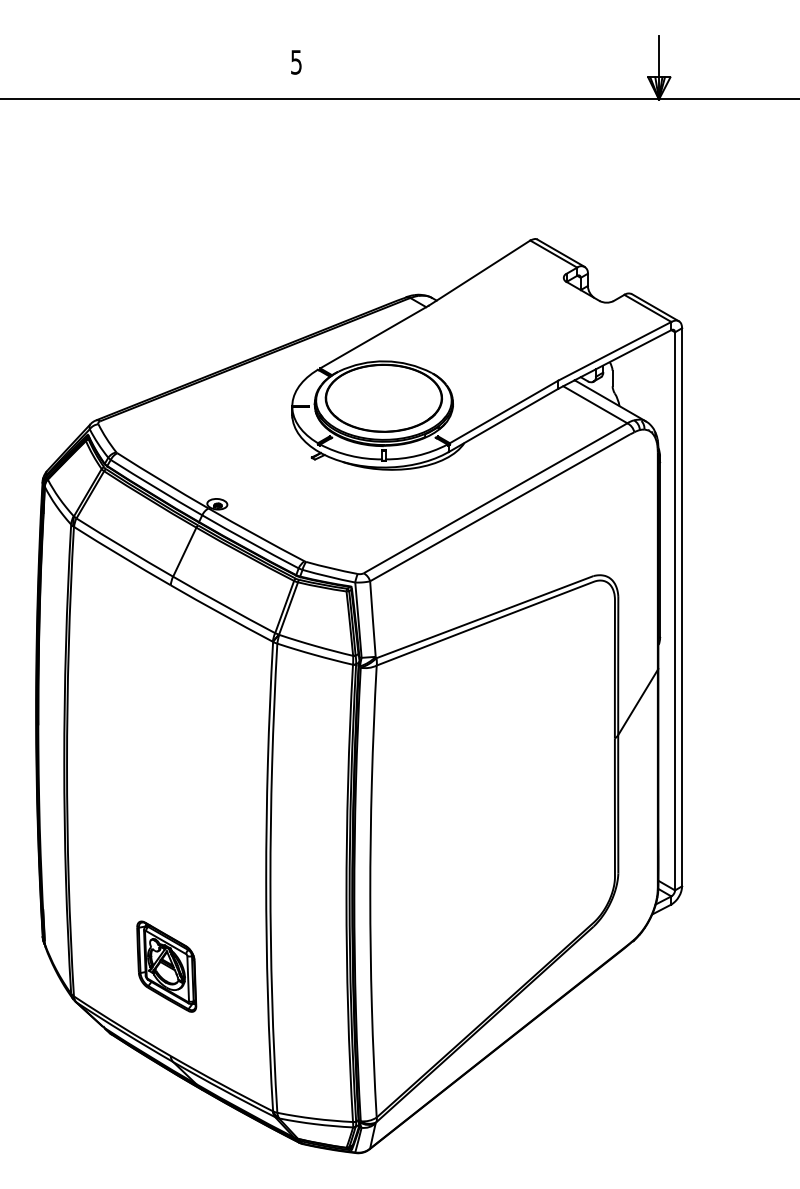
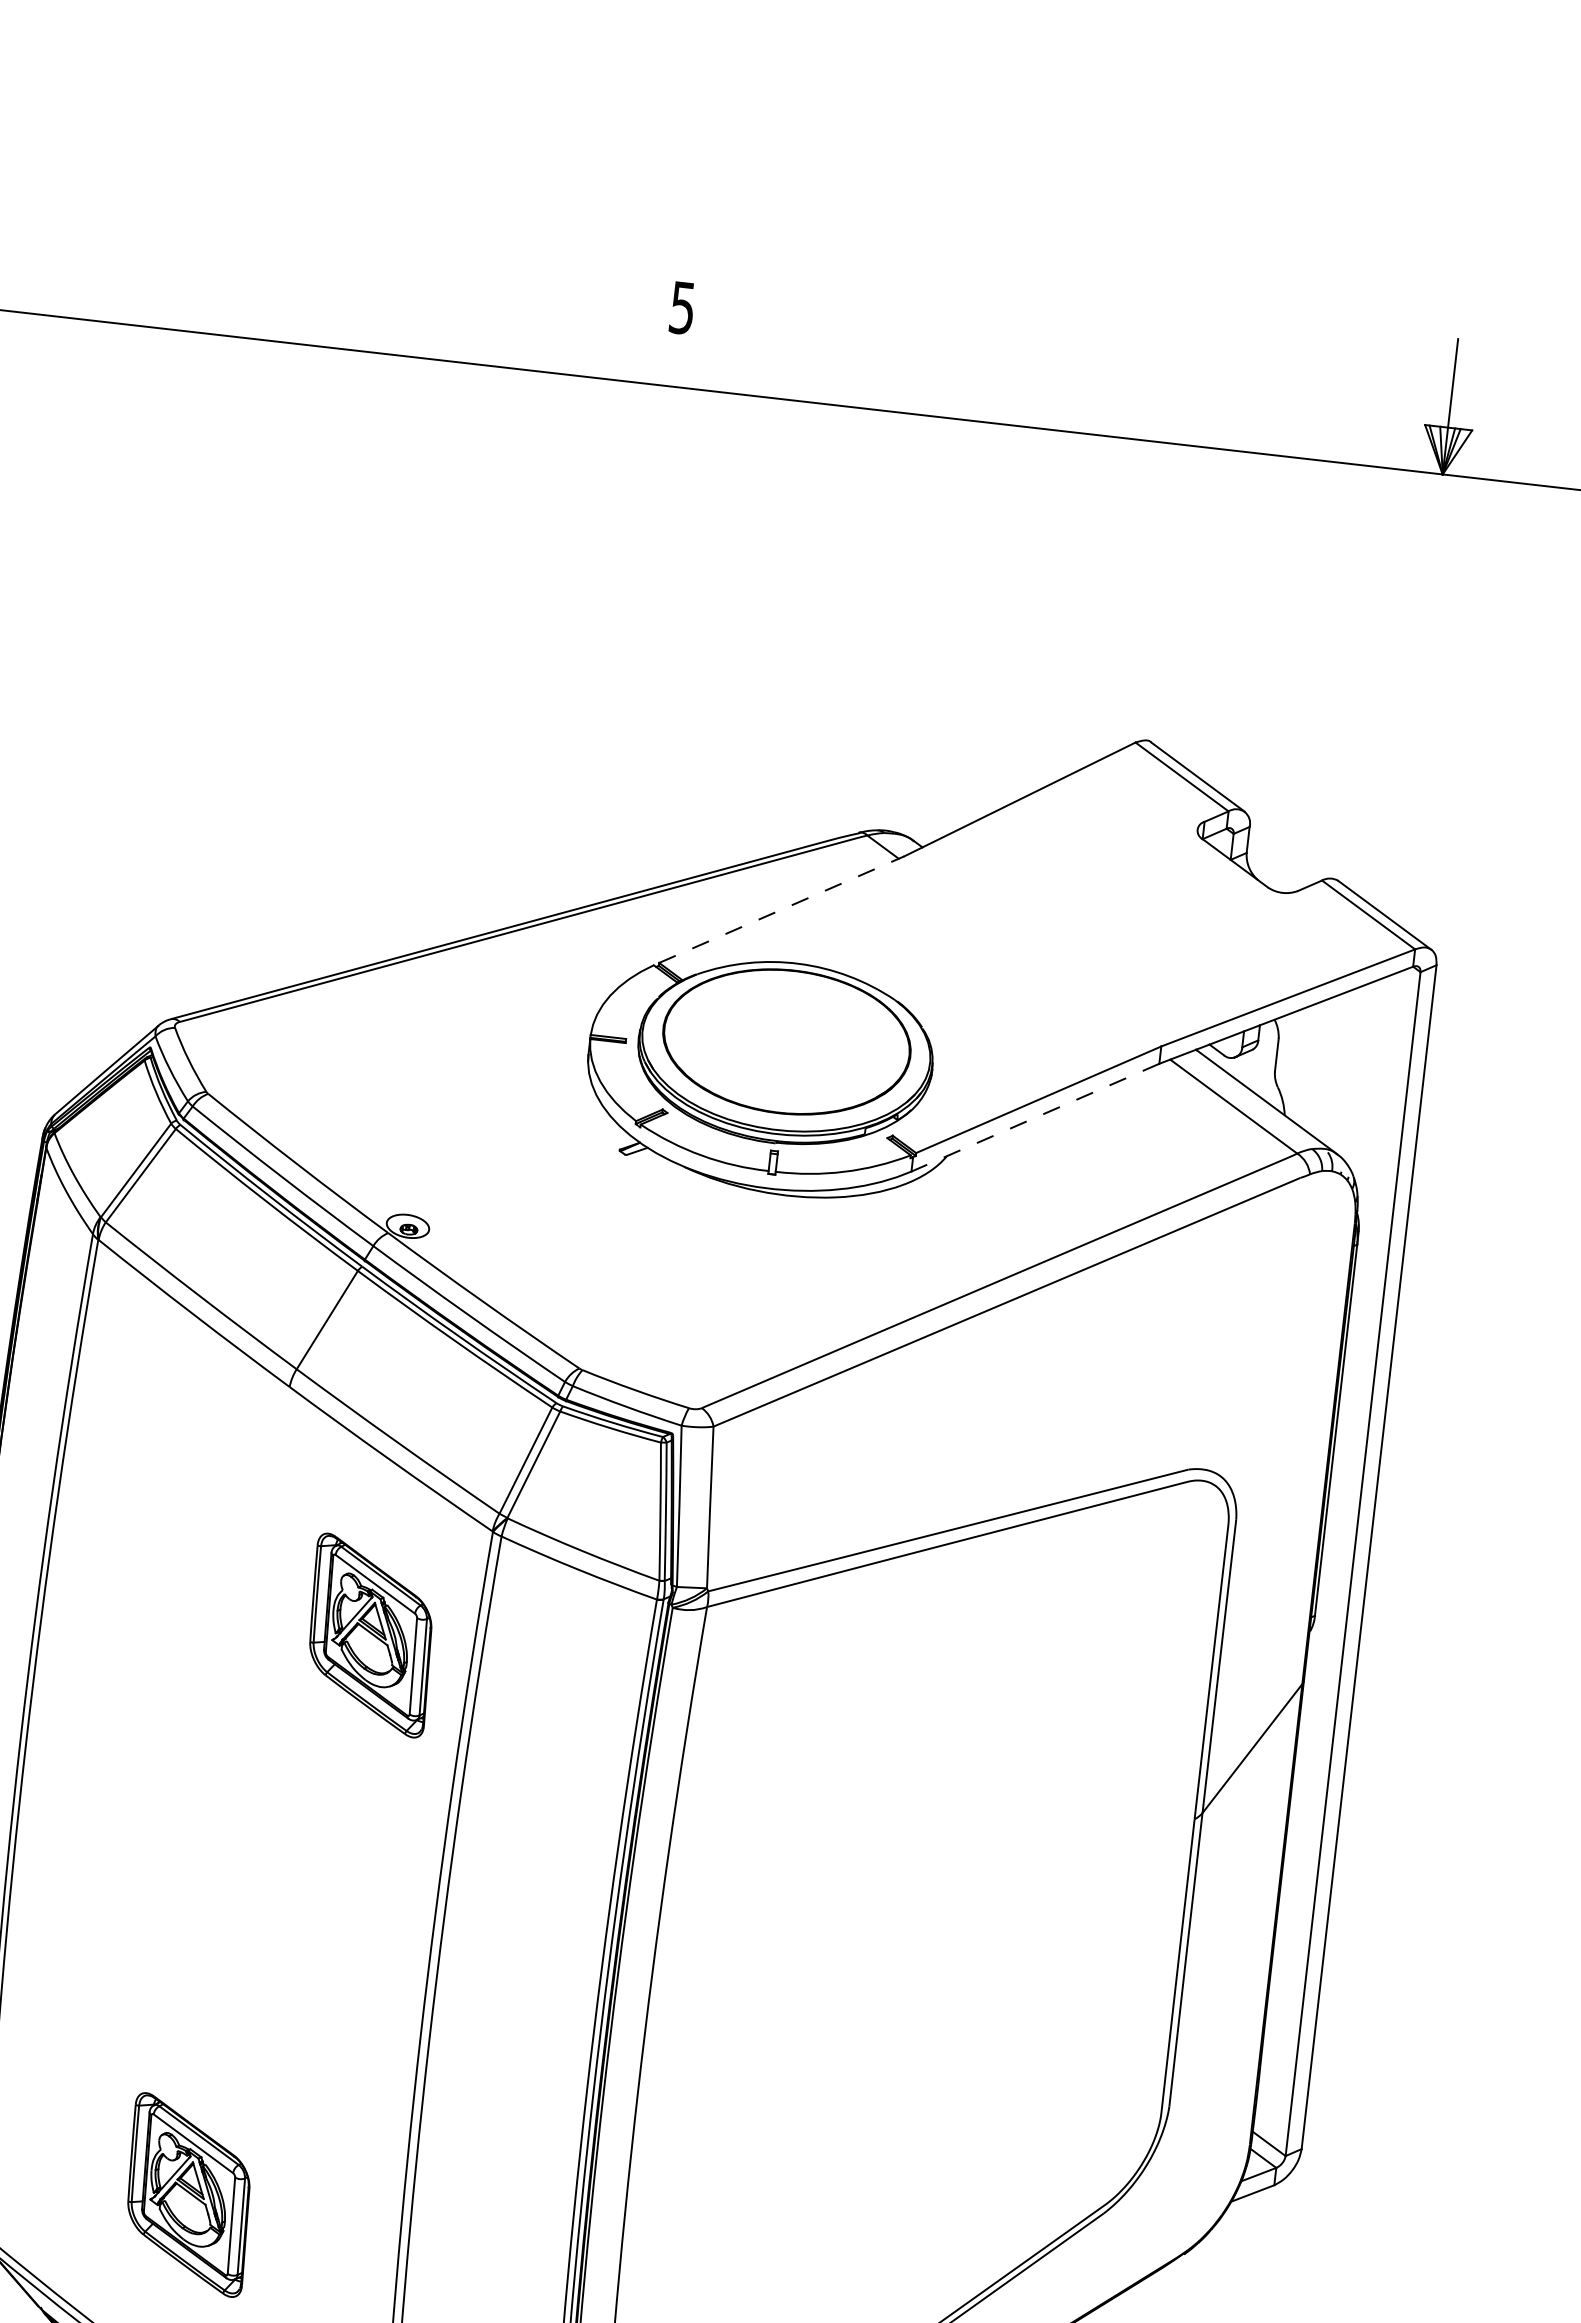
line: (374, 337) -> (781, 910), solid -> dashed
line: (503, 420) -> (1035, 1117), solid -> dashed
part: (221, 696) -> (370, 1635), added

